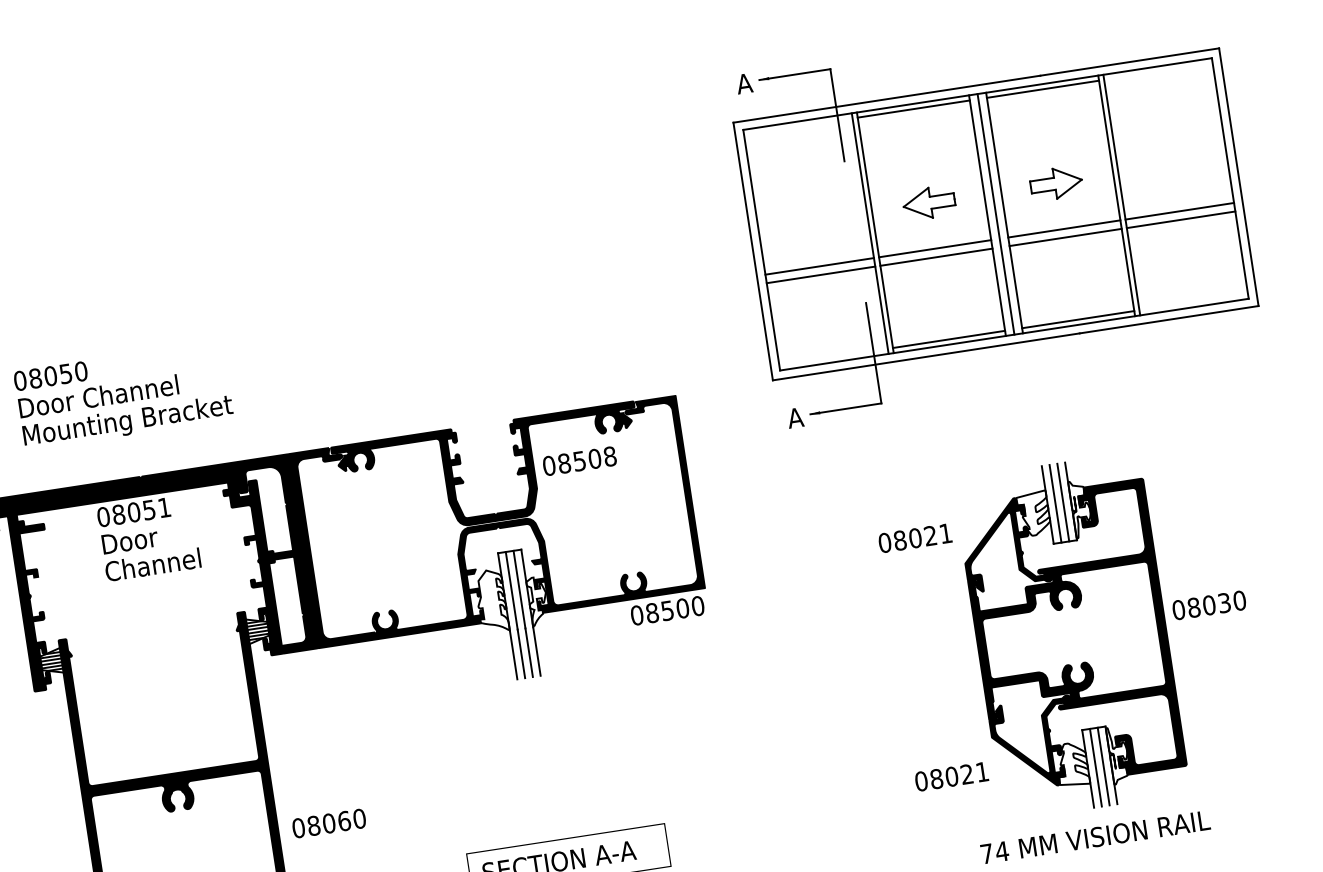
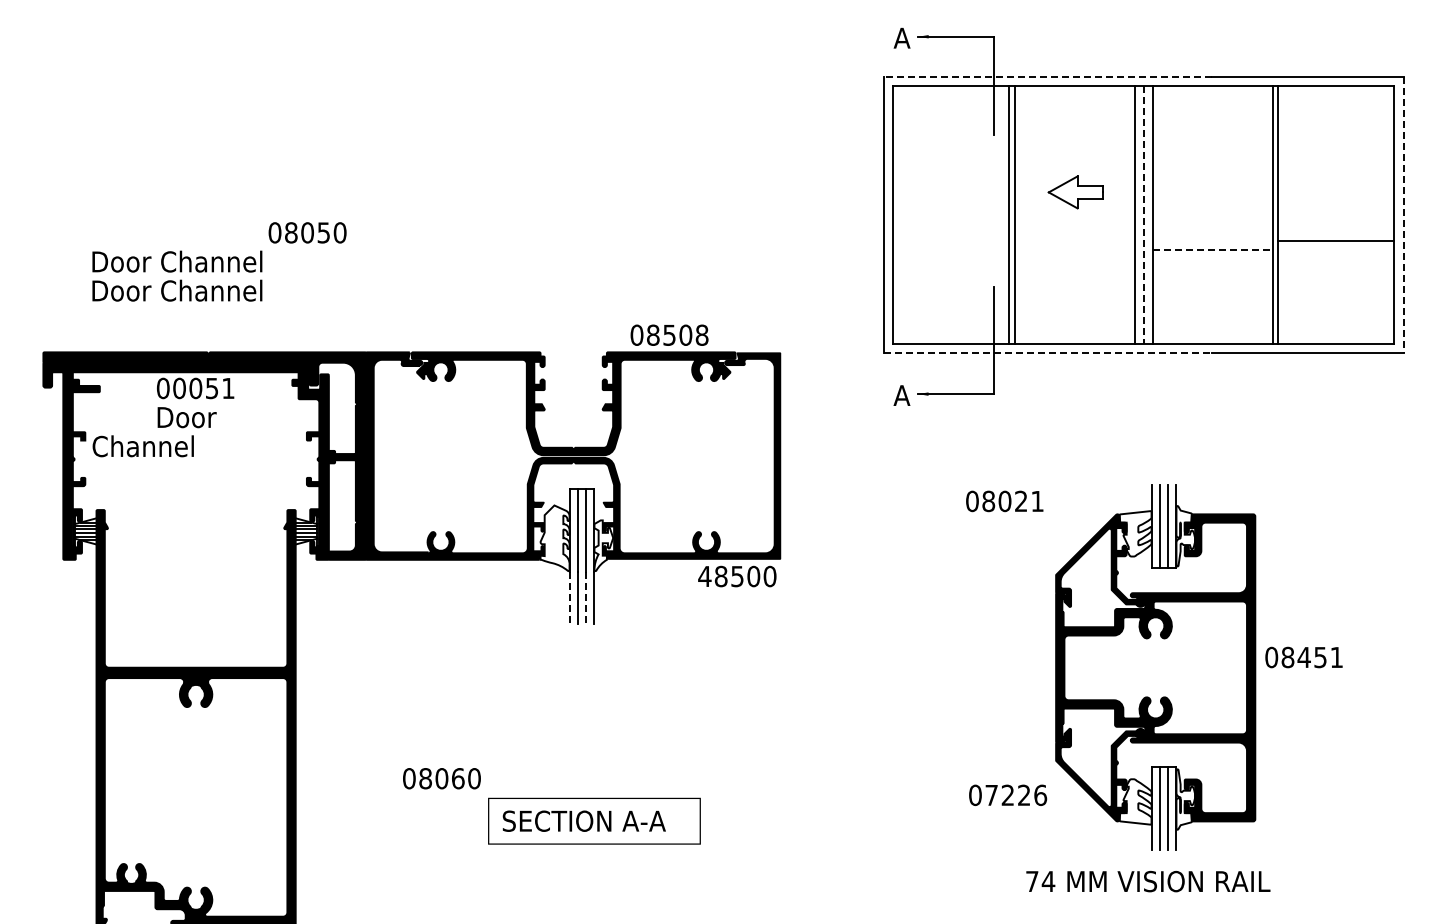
line: (1042, 89) -> (1212, 91), removed
line: (886, 99) -> (1047, 77), solid -> dashed
line: (913, 108) -> (1074, 91), removed
line: (1238, 176) -> (1403, 214), solid -> dashed
part: (1056, 183) -> (1212, 192), removed
line: (995, 214) -> (1143, 214), solid -> dashed
line: (1181, 220) -> (1336, 250), removed
line: (1063, 229) -> (1212, 241), removed
line: (1066, 237) -> (1213, 250), solid -> dashed
line: (934, 249) -> (1074, 241), removed
line: (936, 257) -> (1074, 250), removed
line: (819, 266) -> (951, 241), removed
line: (821, 275) -> (951, 250), removed
line: (1077, 320) -> (1212, 338), removed
line: (948, 339) -> (1074, 338), removed
line: (926, 356) -> (1048, 352), solid -> dashed
text: (50, 375) -> (307, 232), moved
text: (128, 422) -> (204, 293), Mounting Bracket -> Door Channel
text: (579, 460) -> (669, 334), moved
text: (118, 514) -> (179, 388), 08051 -> 00051
text: (914, 538) -> (1004, 501), moved
text: (152, 565) -> (142, 446), moved
text: (1224, 603) -> (1320, 657), 08030 -> 08451
text: (636, 615) -> (704, 576), 08500 -> 48500
line: (529, 652) -> (586, 598), solid -> dashed
line: (513, 655) -> (569, 598), solid -> dashed
text: (959, 775) -> (1016, 795), 08021 -> 07226
text: (328, 823) -> (441, 778), moved

